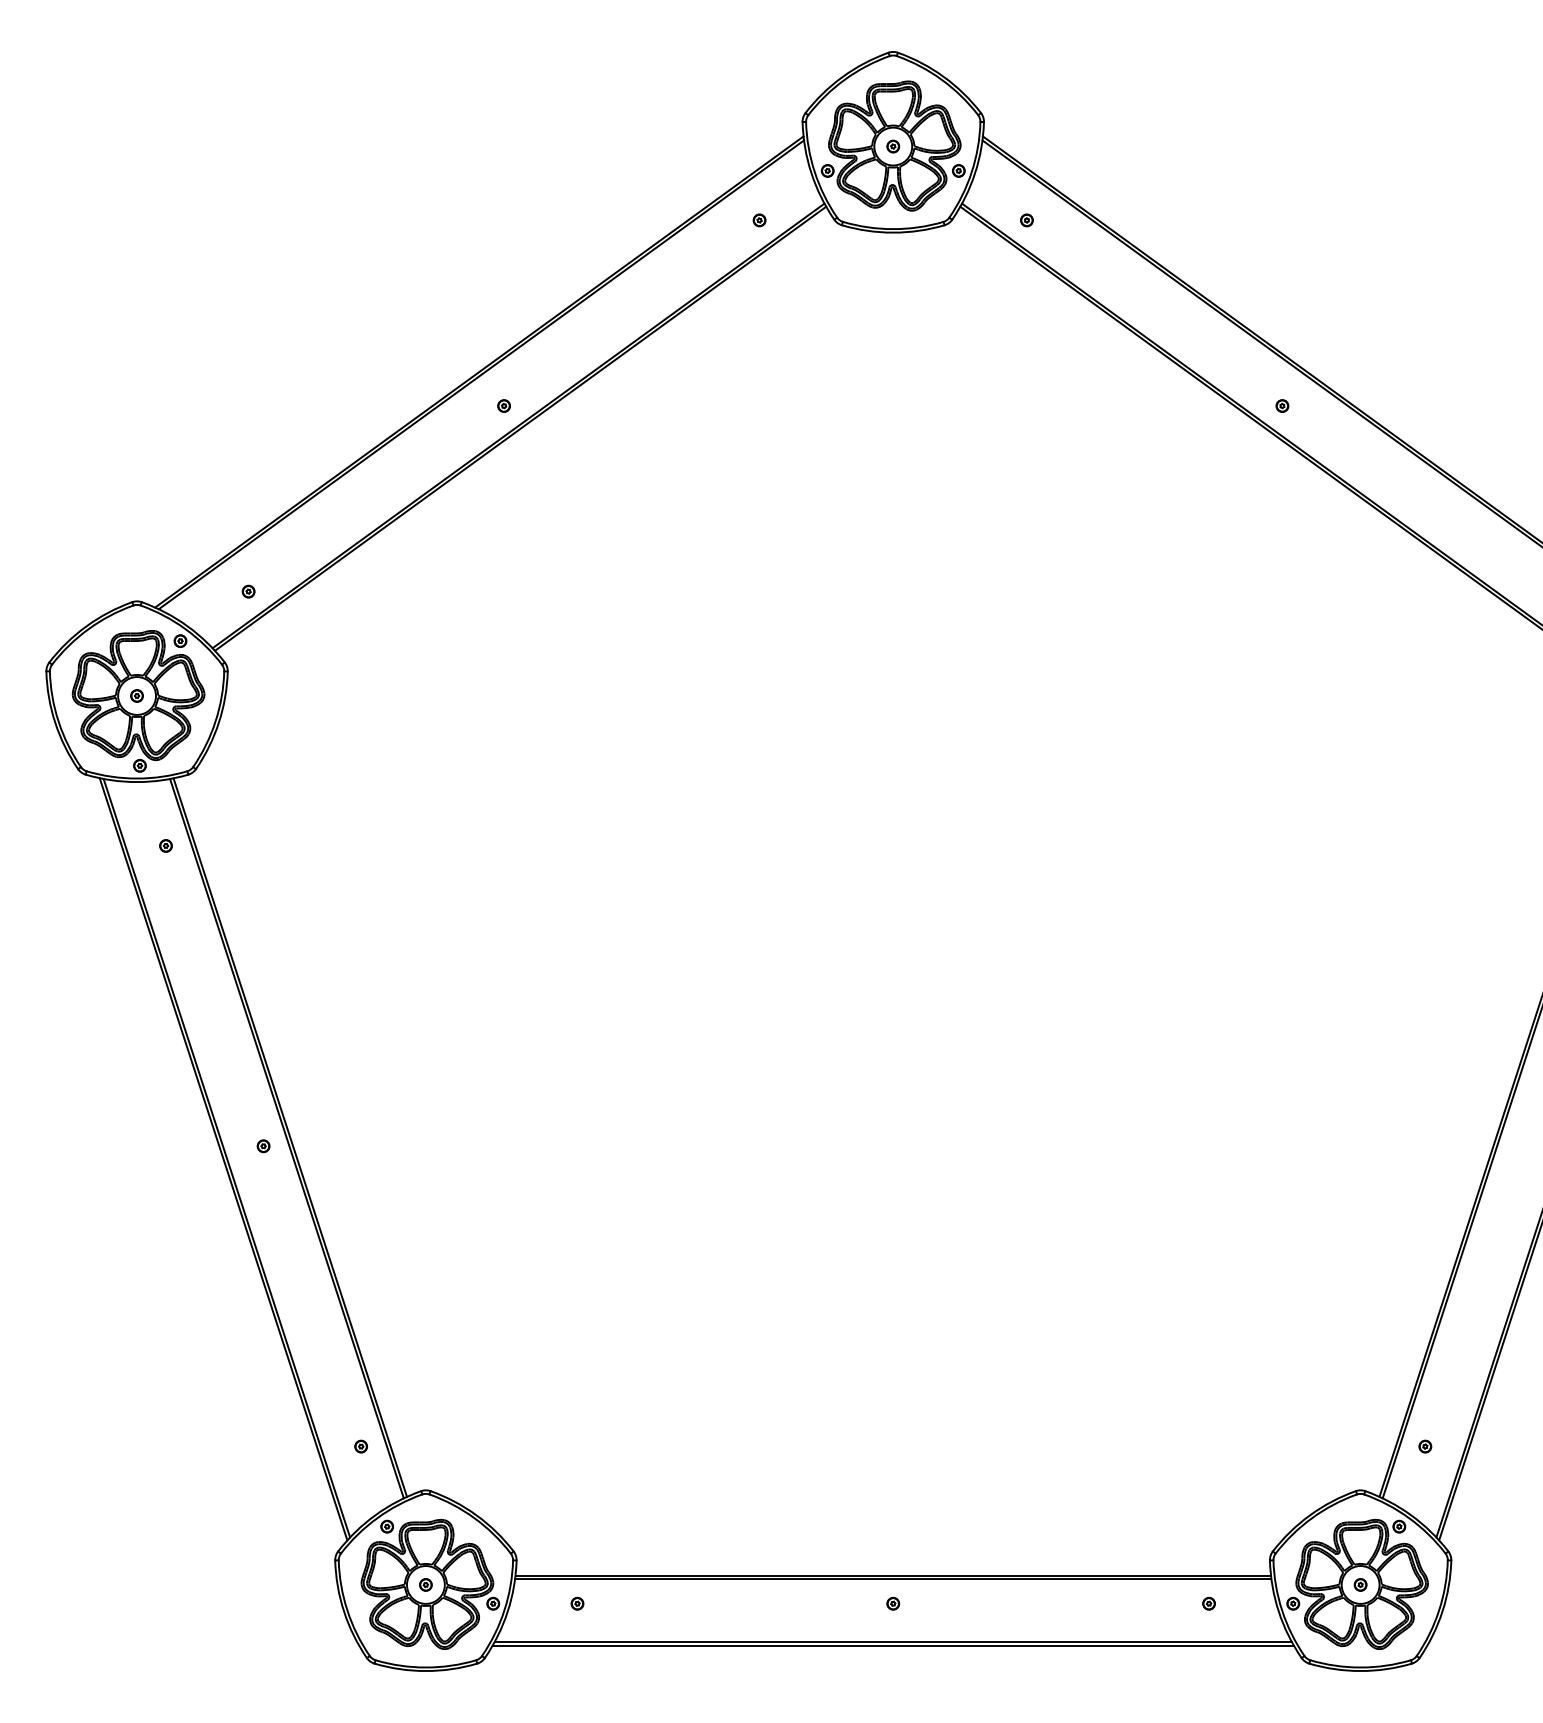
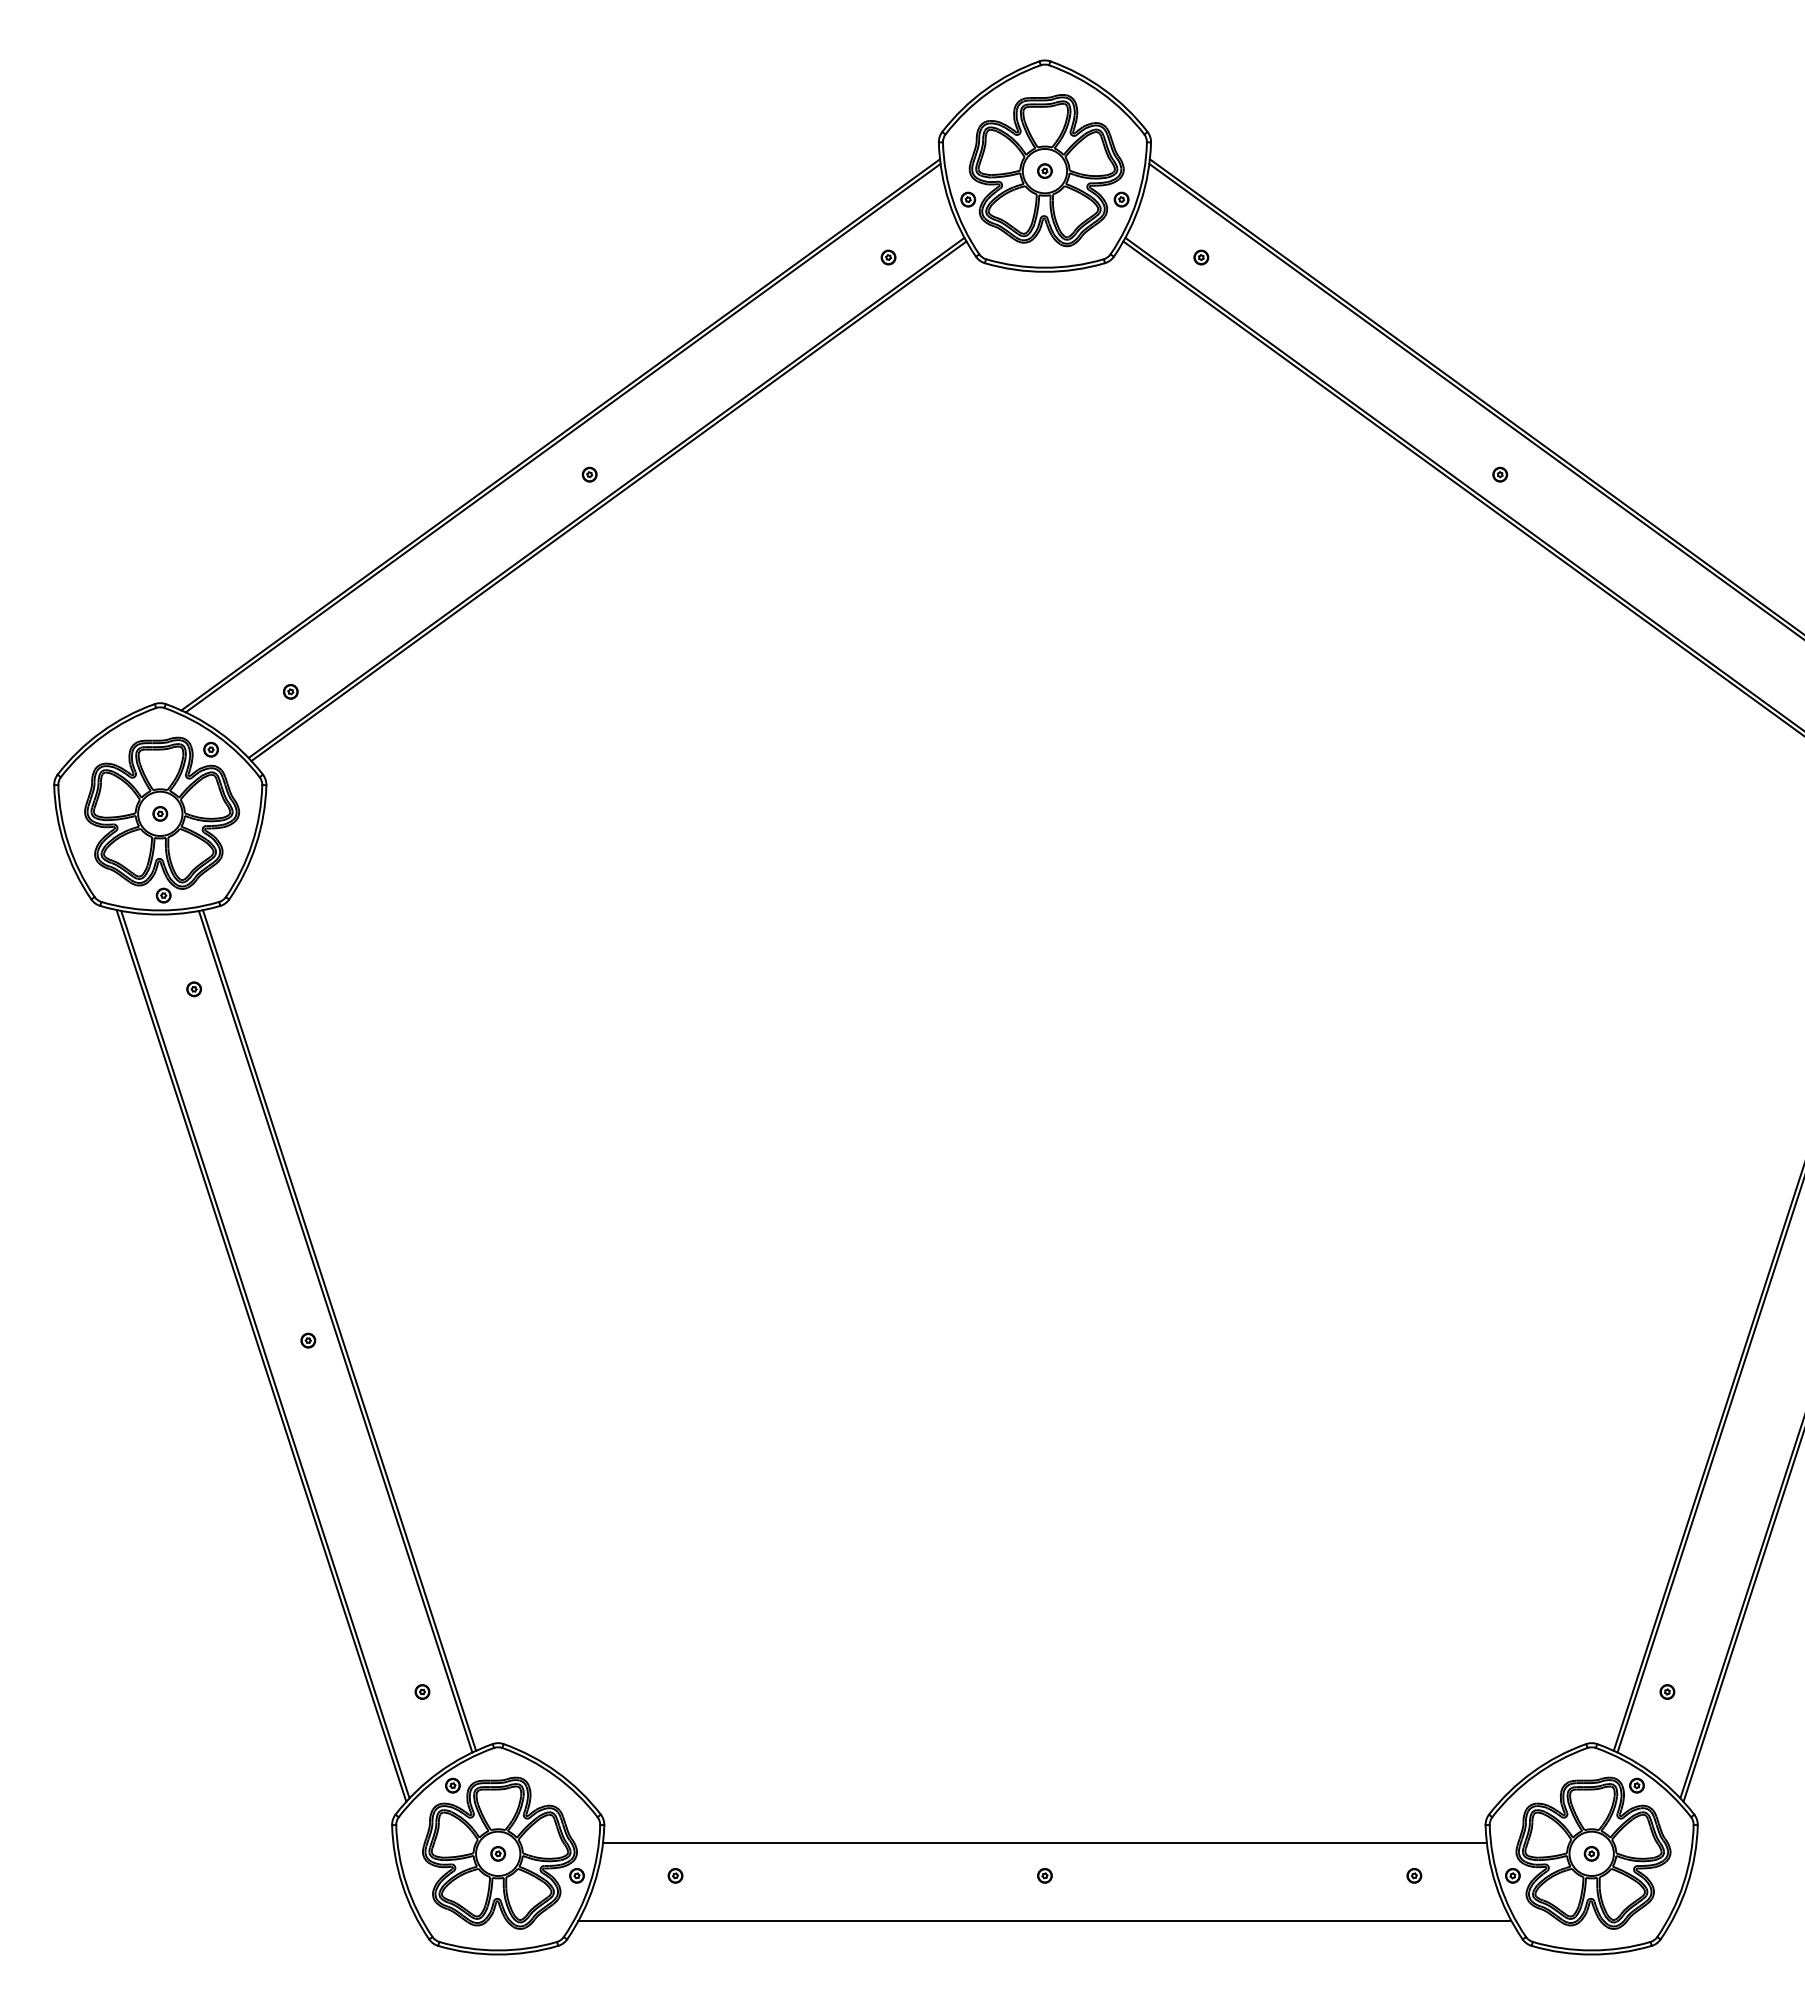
line: (892, 1579) -> (1044, 1847), removed
line: (892, 1646) -> (1044, 1925), removed

